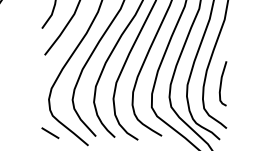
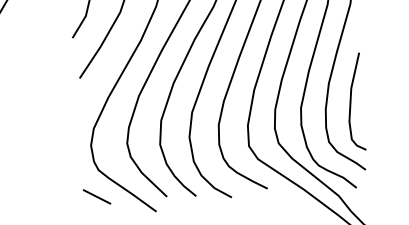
part: (222, 83) -> (354, 101), size x1.43

